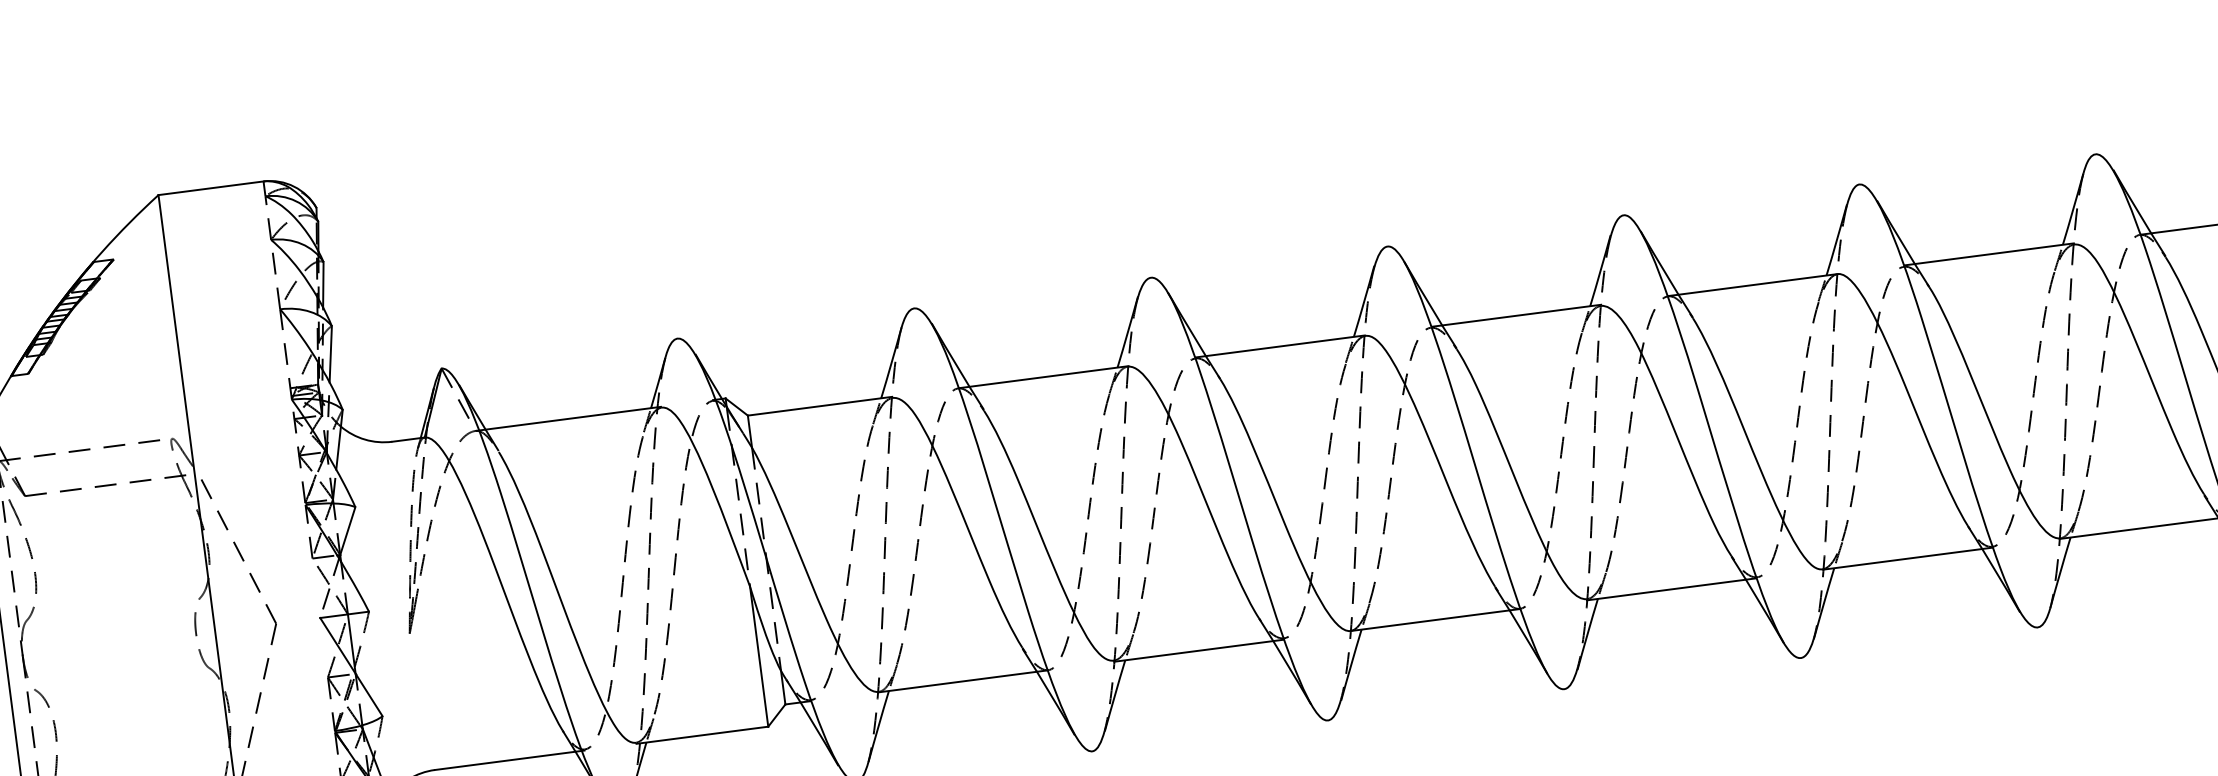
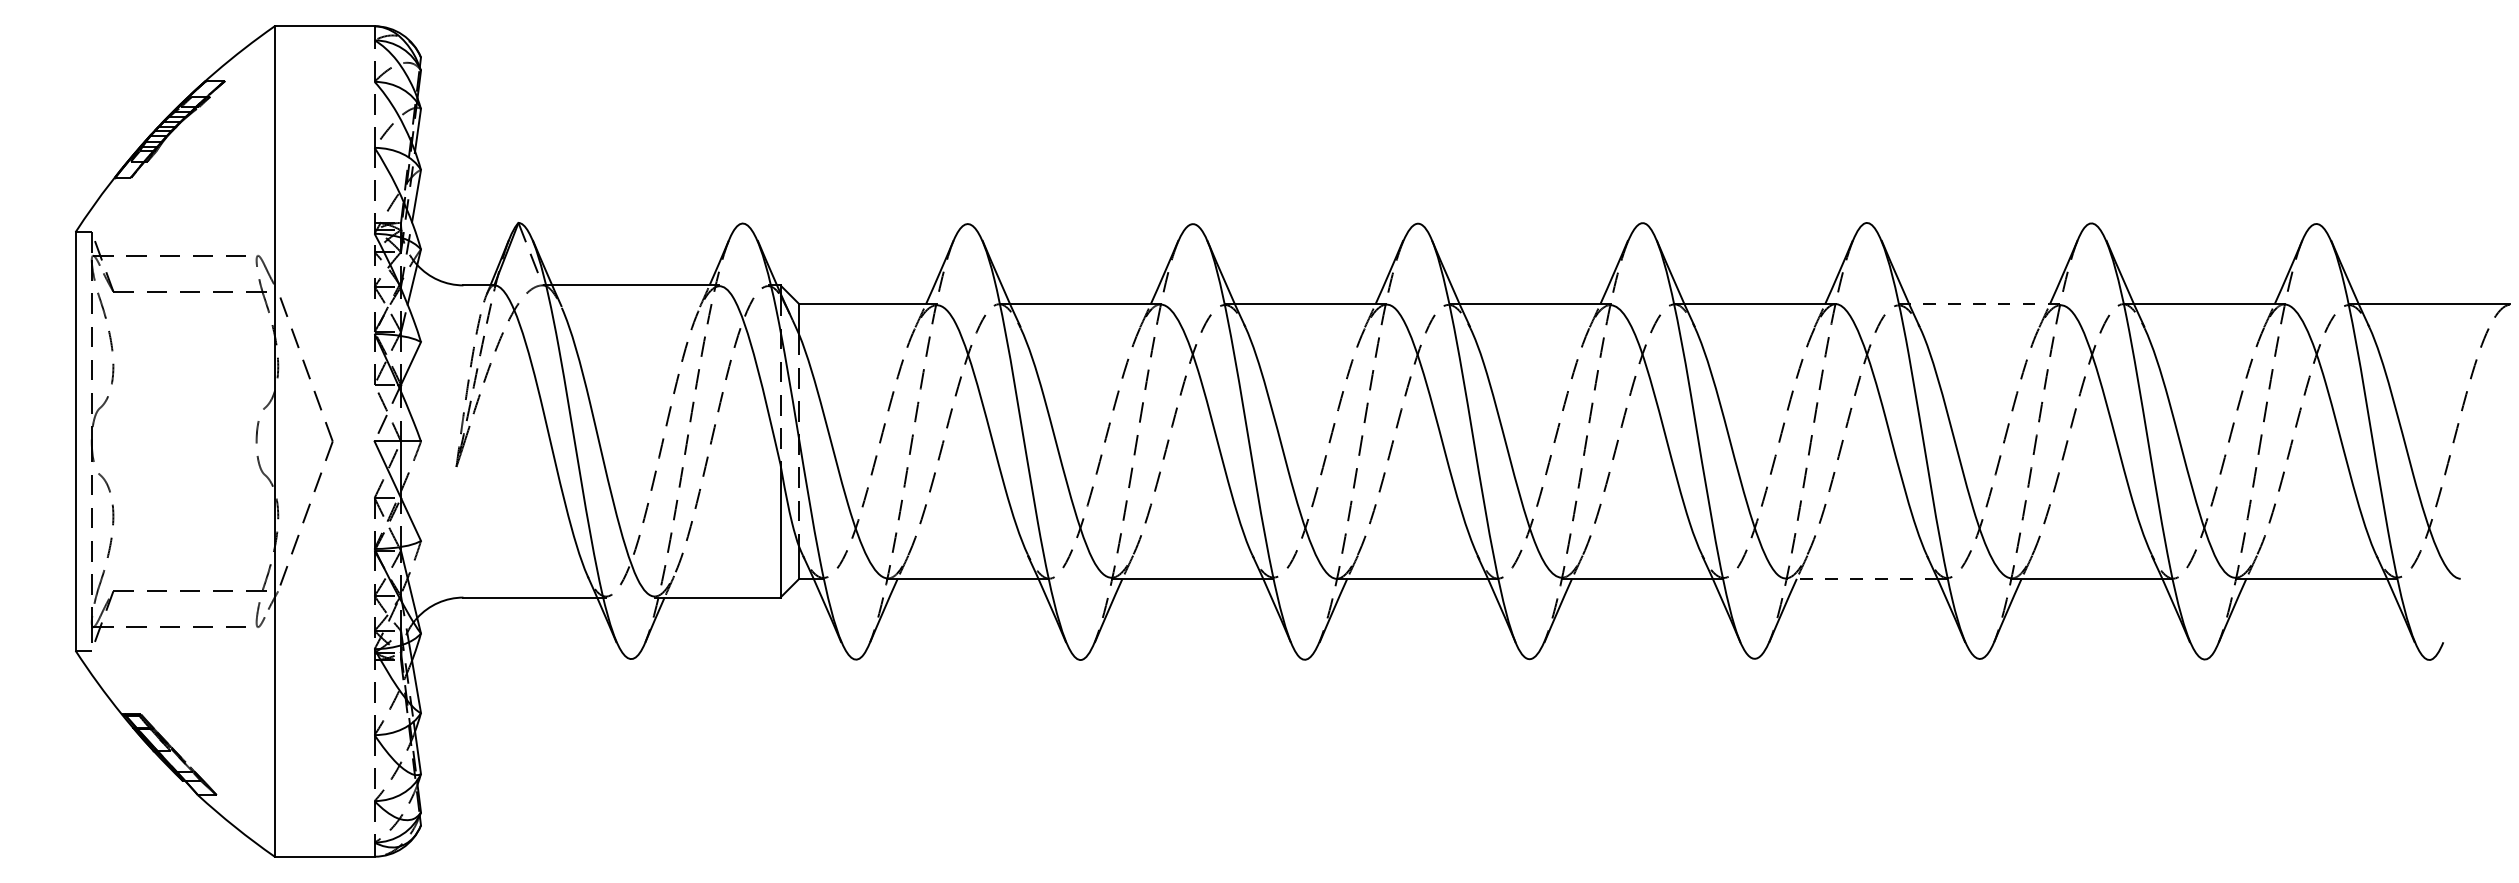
line: (1994, 254) -> (1984, 304), solid -> dashed
line: (1902, 559) -> (1861, 578), solid -> dashed

